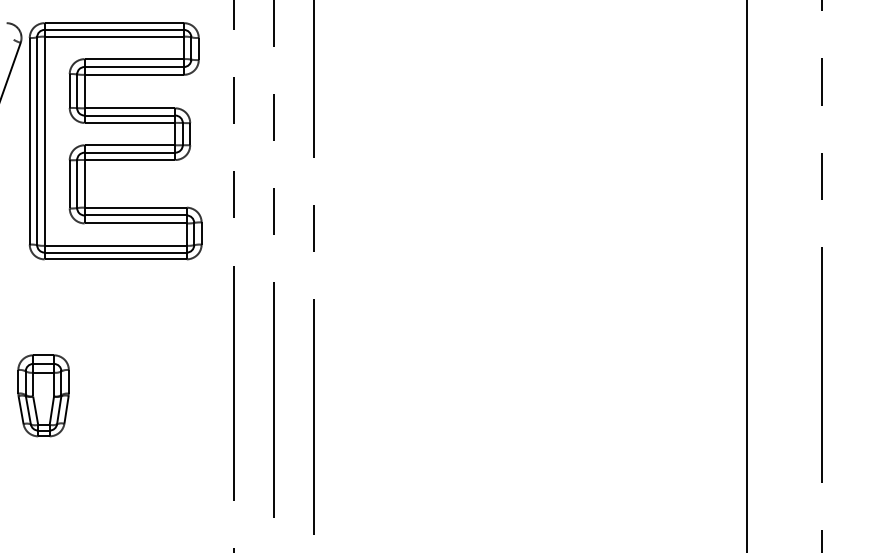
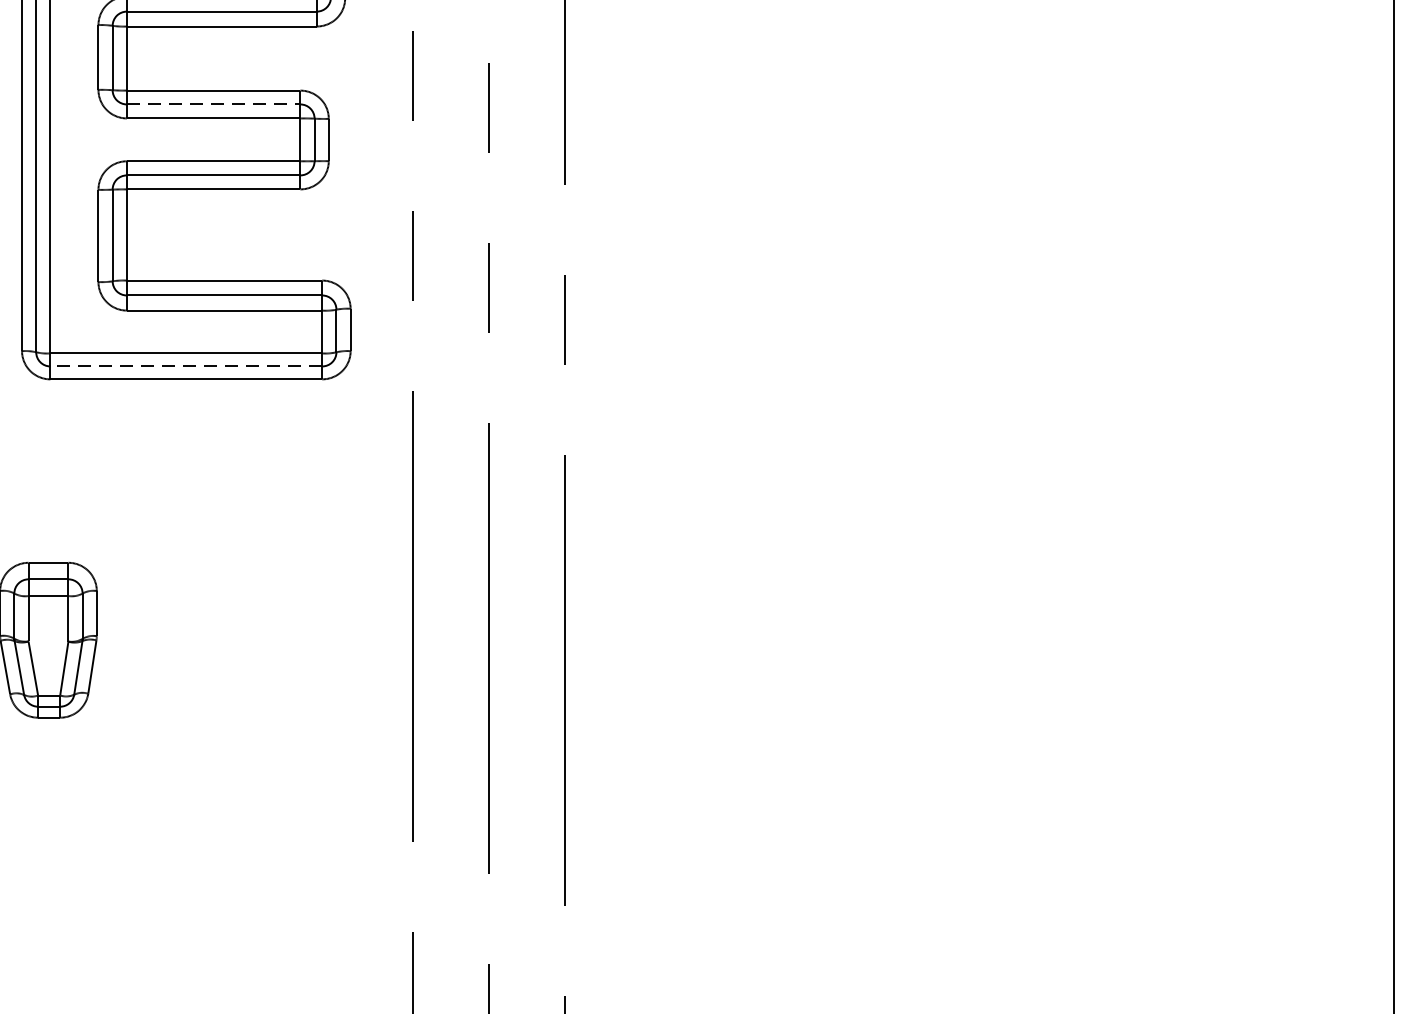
line: (130, 115) -> (214, 104), solid -> dashed
line: (115, 252) -> (185, 366), solid -> dashed

